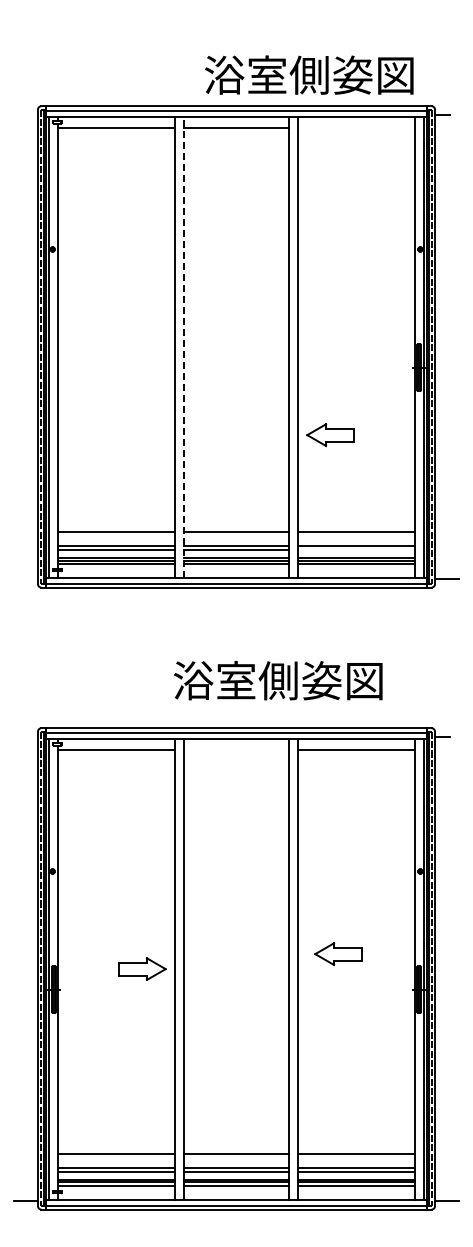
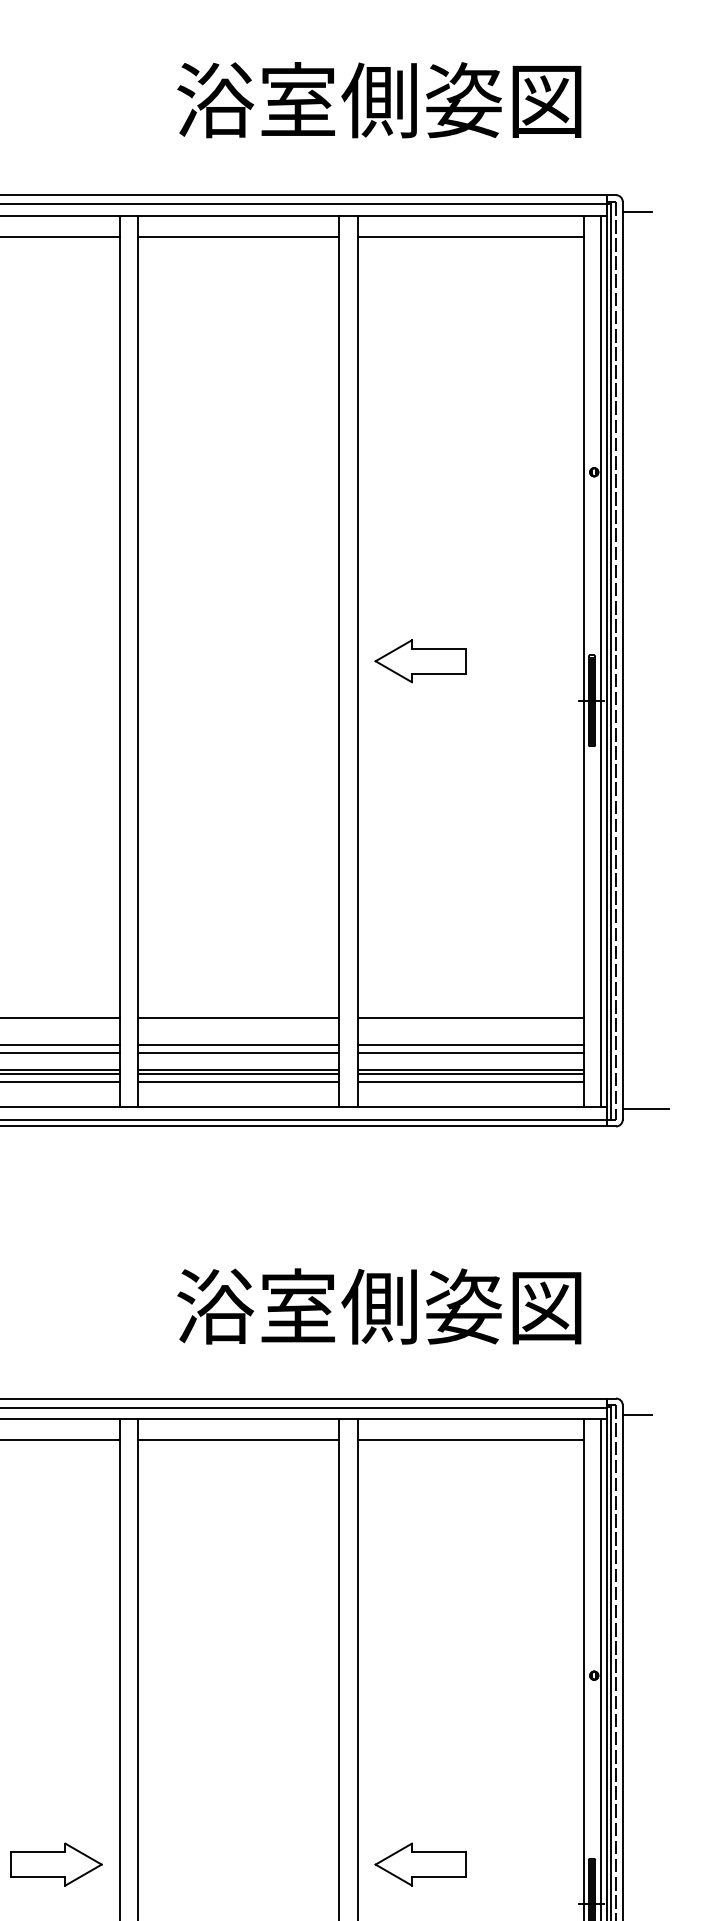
text: (308, 74) -> (377, 98), moved
line: (355, 127) -> (468, 236), added
line: (184, 346) -> (138, 660), dashed -> solid
part: (330, 434) -> (420, 660), moved
line: (355, 549) -> (468, 1052), added
text: (278, 680) -> (379, 1306), moved
line: (236, 749) -> (238, 1439), added
part: (338, 953) -> (420, 1863), moved

